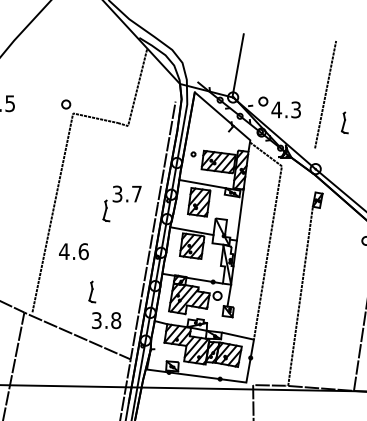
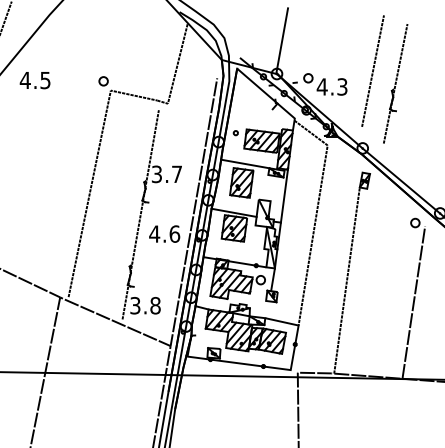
line: (347, 106) -> (395, 83), added
line: (101, 232) -> (140, 214), added
text: (73, 251) -> (164, 233), moved

